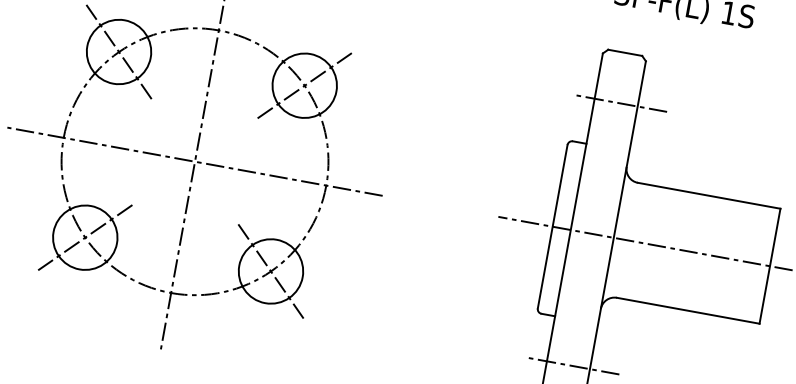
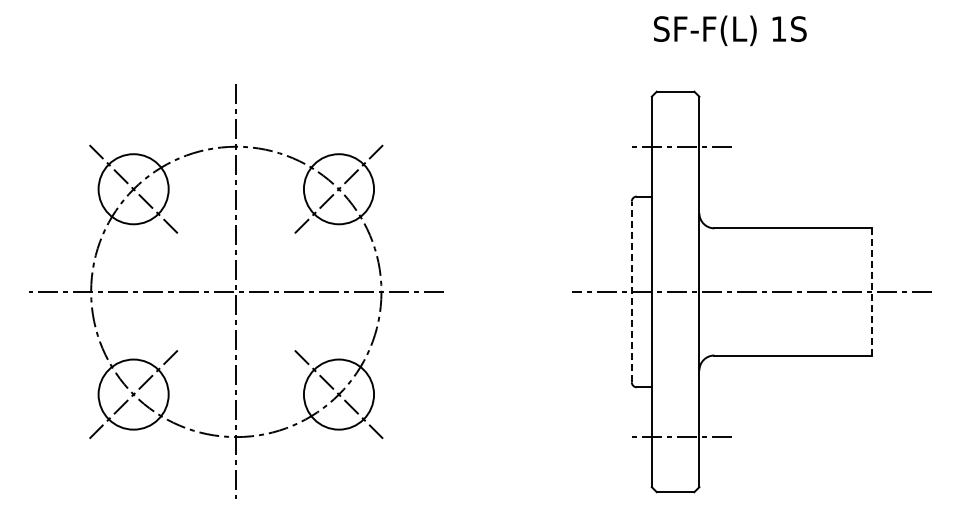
line: (552, 226) -> (631, 291), solid -> dashed
line: (770, 265) -> (872, 291), solid -> dashed

